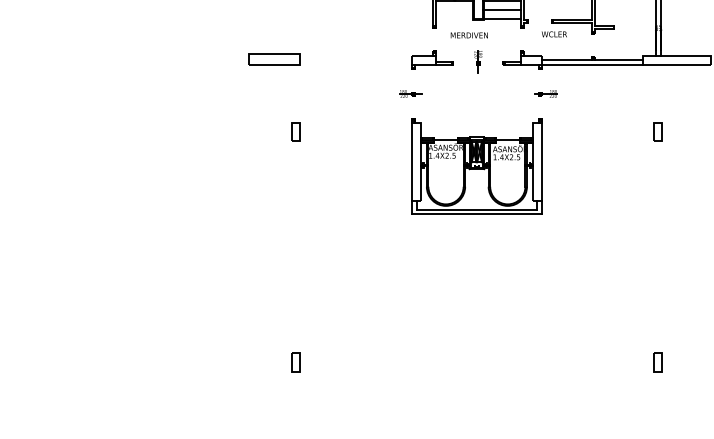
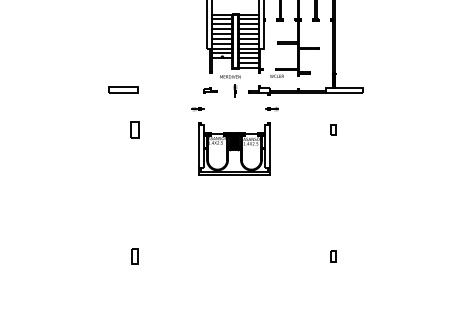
part: (433, 60) -> (210, 90), size x0.6
part: (296, 131) -> (135, 129), size x1.6
part: (296, 362) -> (135, 256), size x1.4

